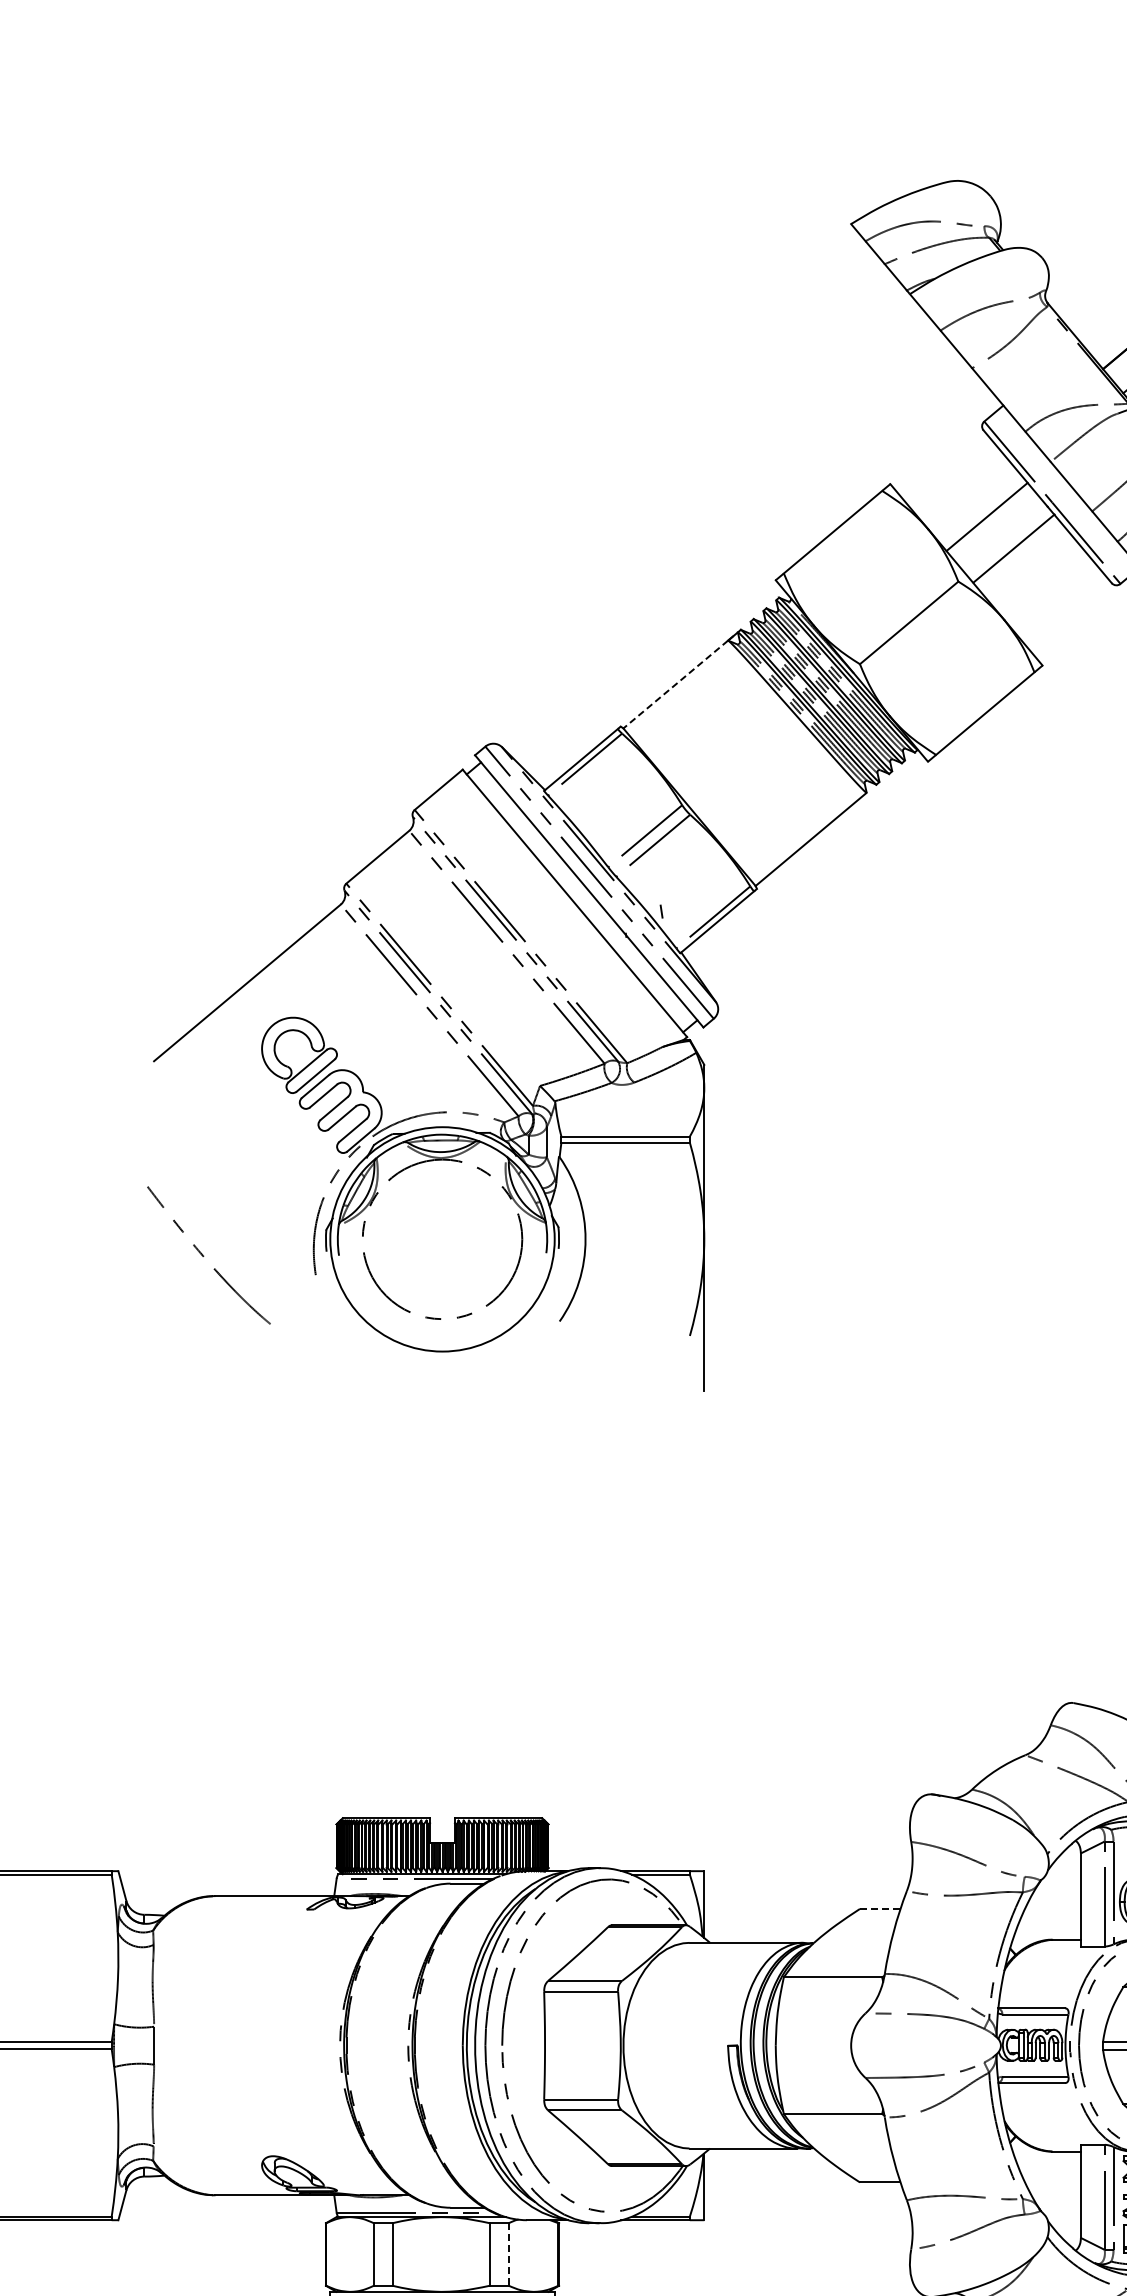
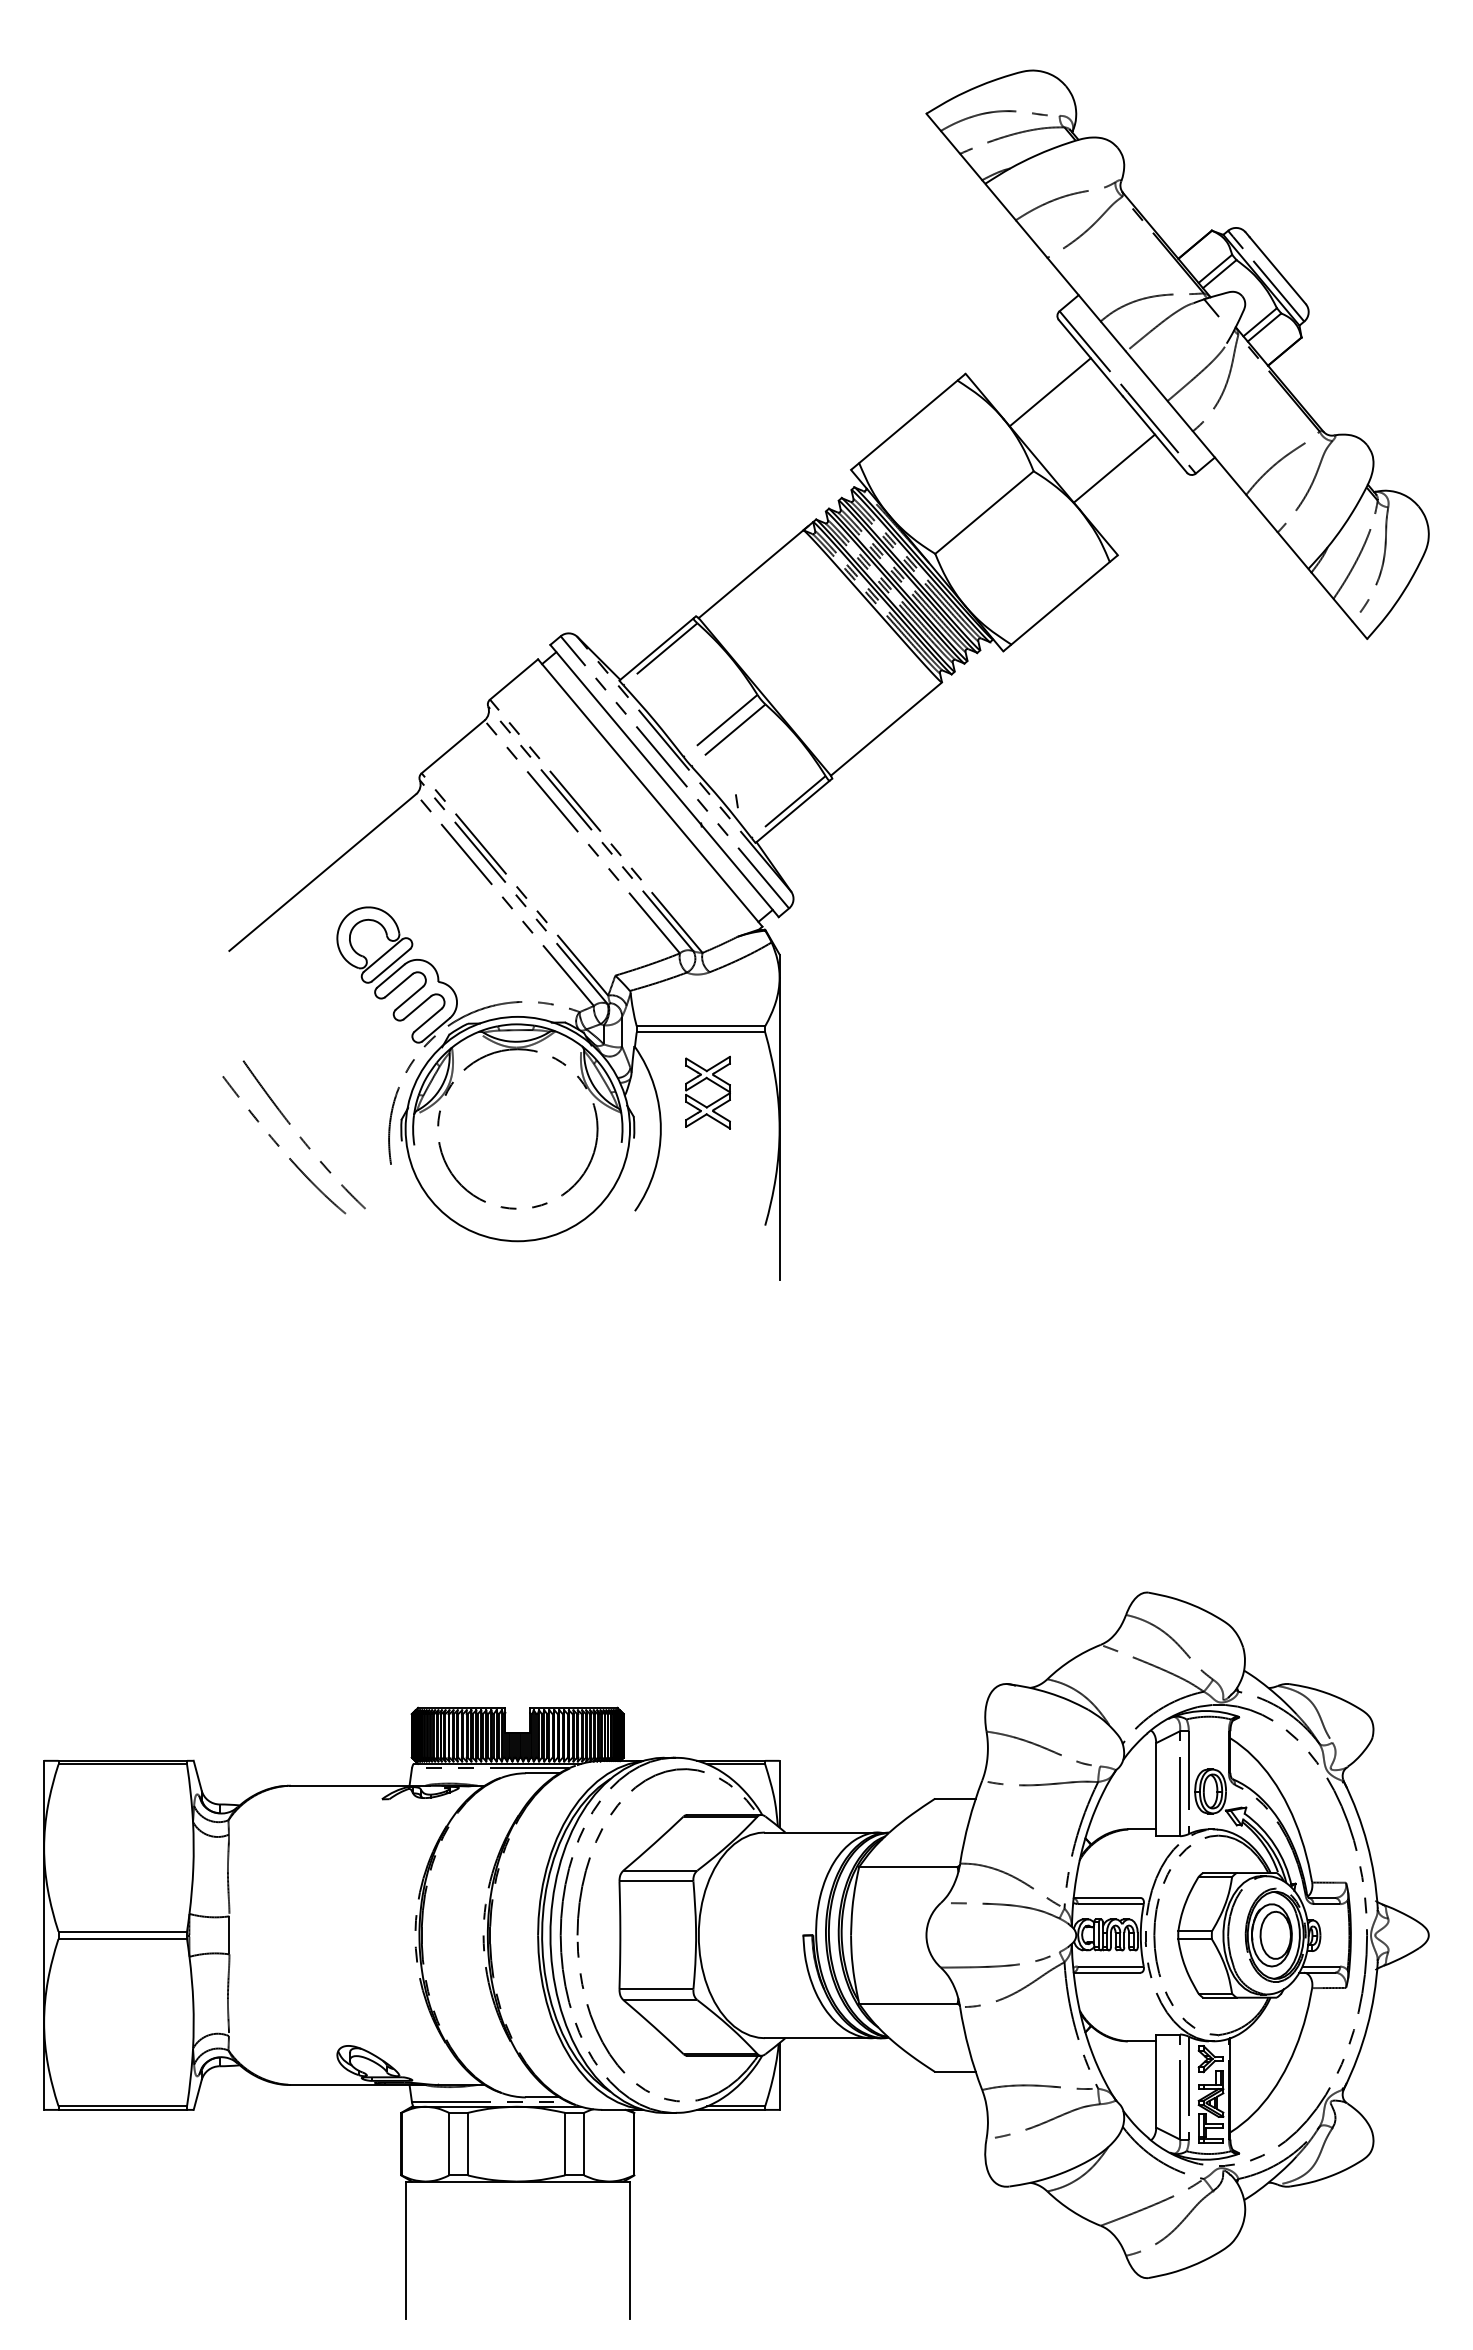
line: (987, 516) -> (1114, 468), moved
line: (1013, 548) -> (1049, 392), moved
line: (675, 684) -> (750, 574), dashed -> solid
part: (638, 1193) -> (713, 1083), added
curve: (225, 1246) -> (300, 1136), added
line: (880, 1908) -> (955, 1798), dashed -> solid
line: (509, 2254) -> (584, 2144), dashed -> solid

